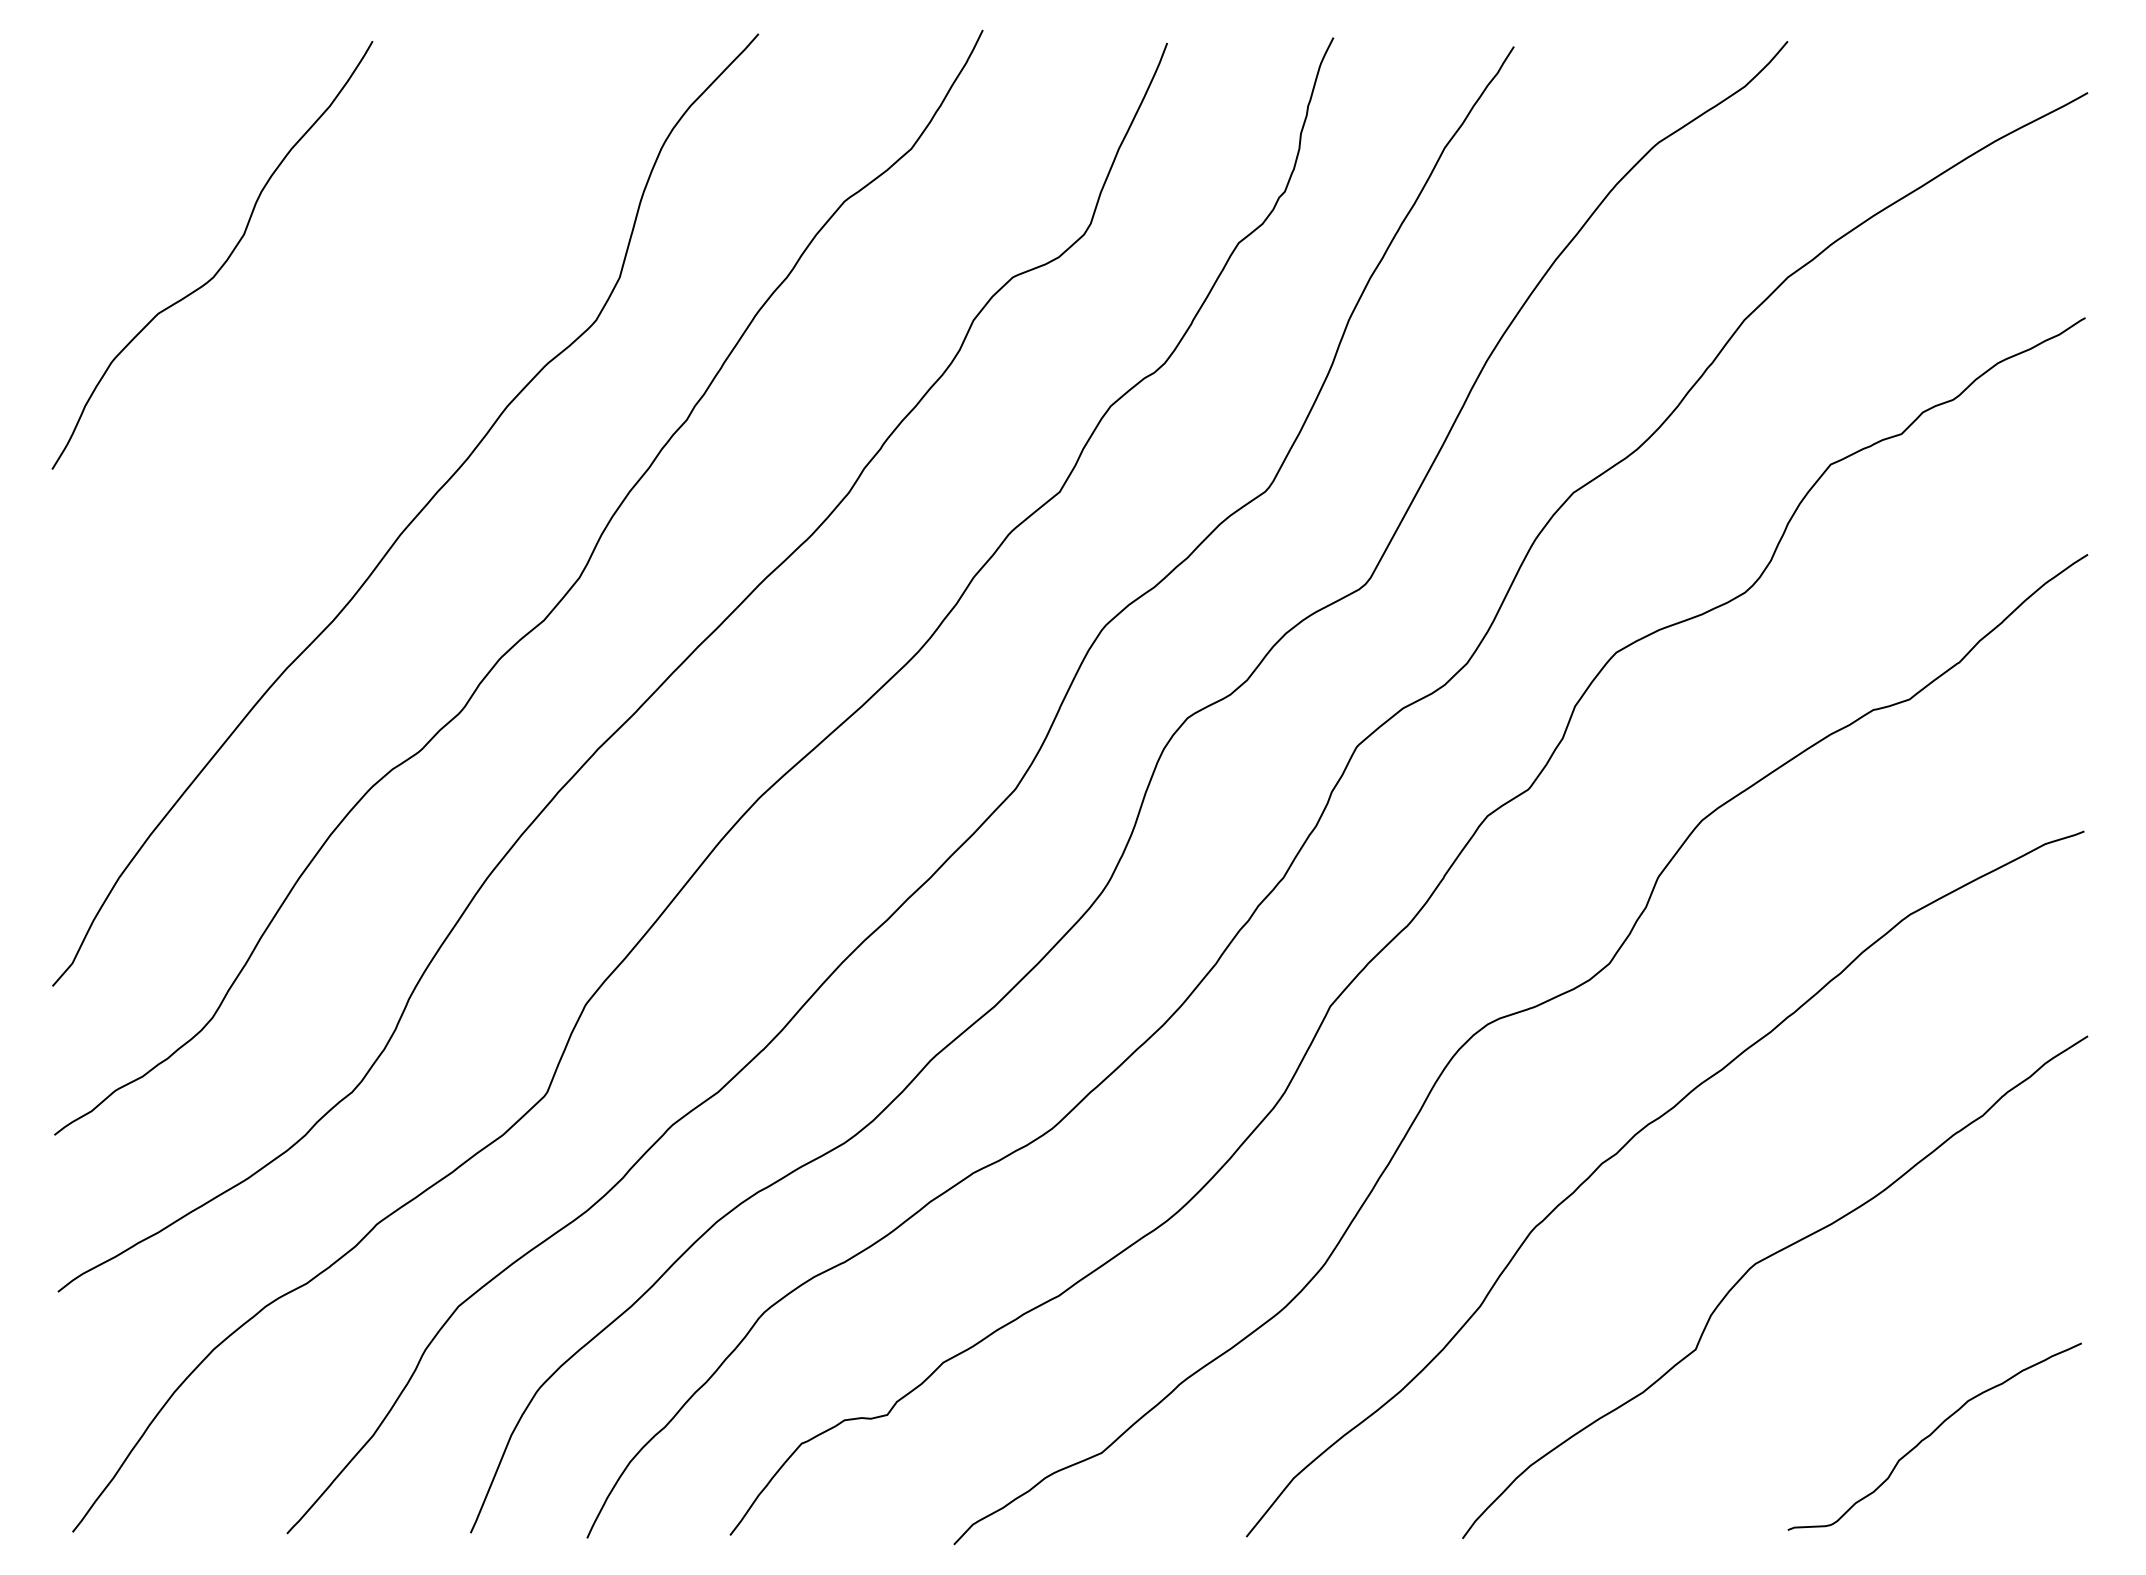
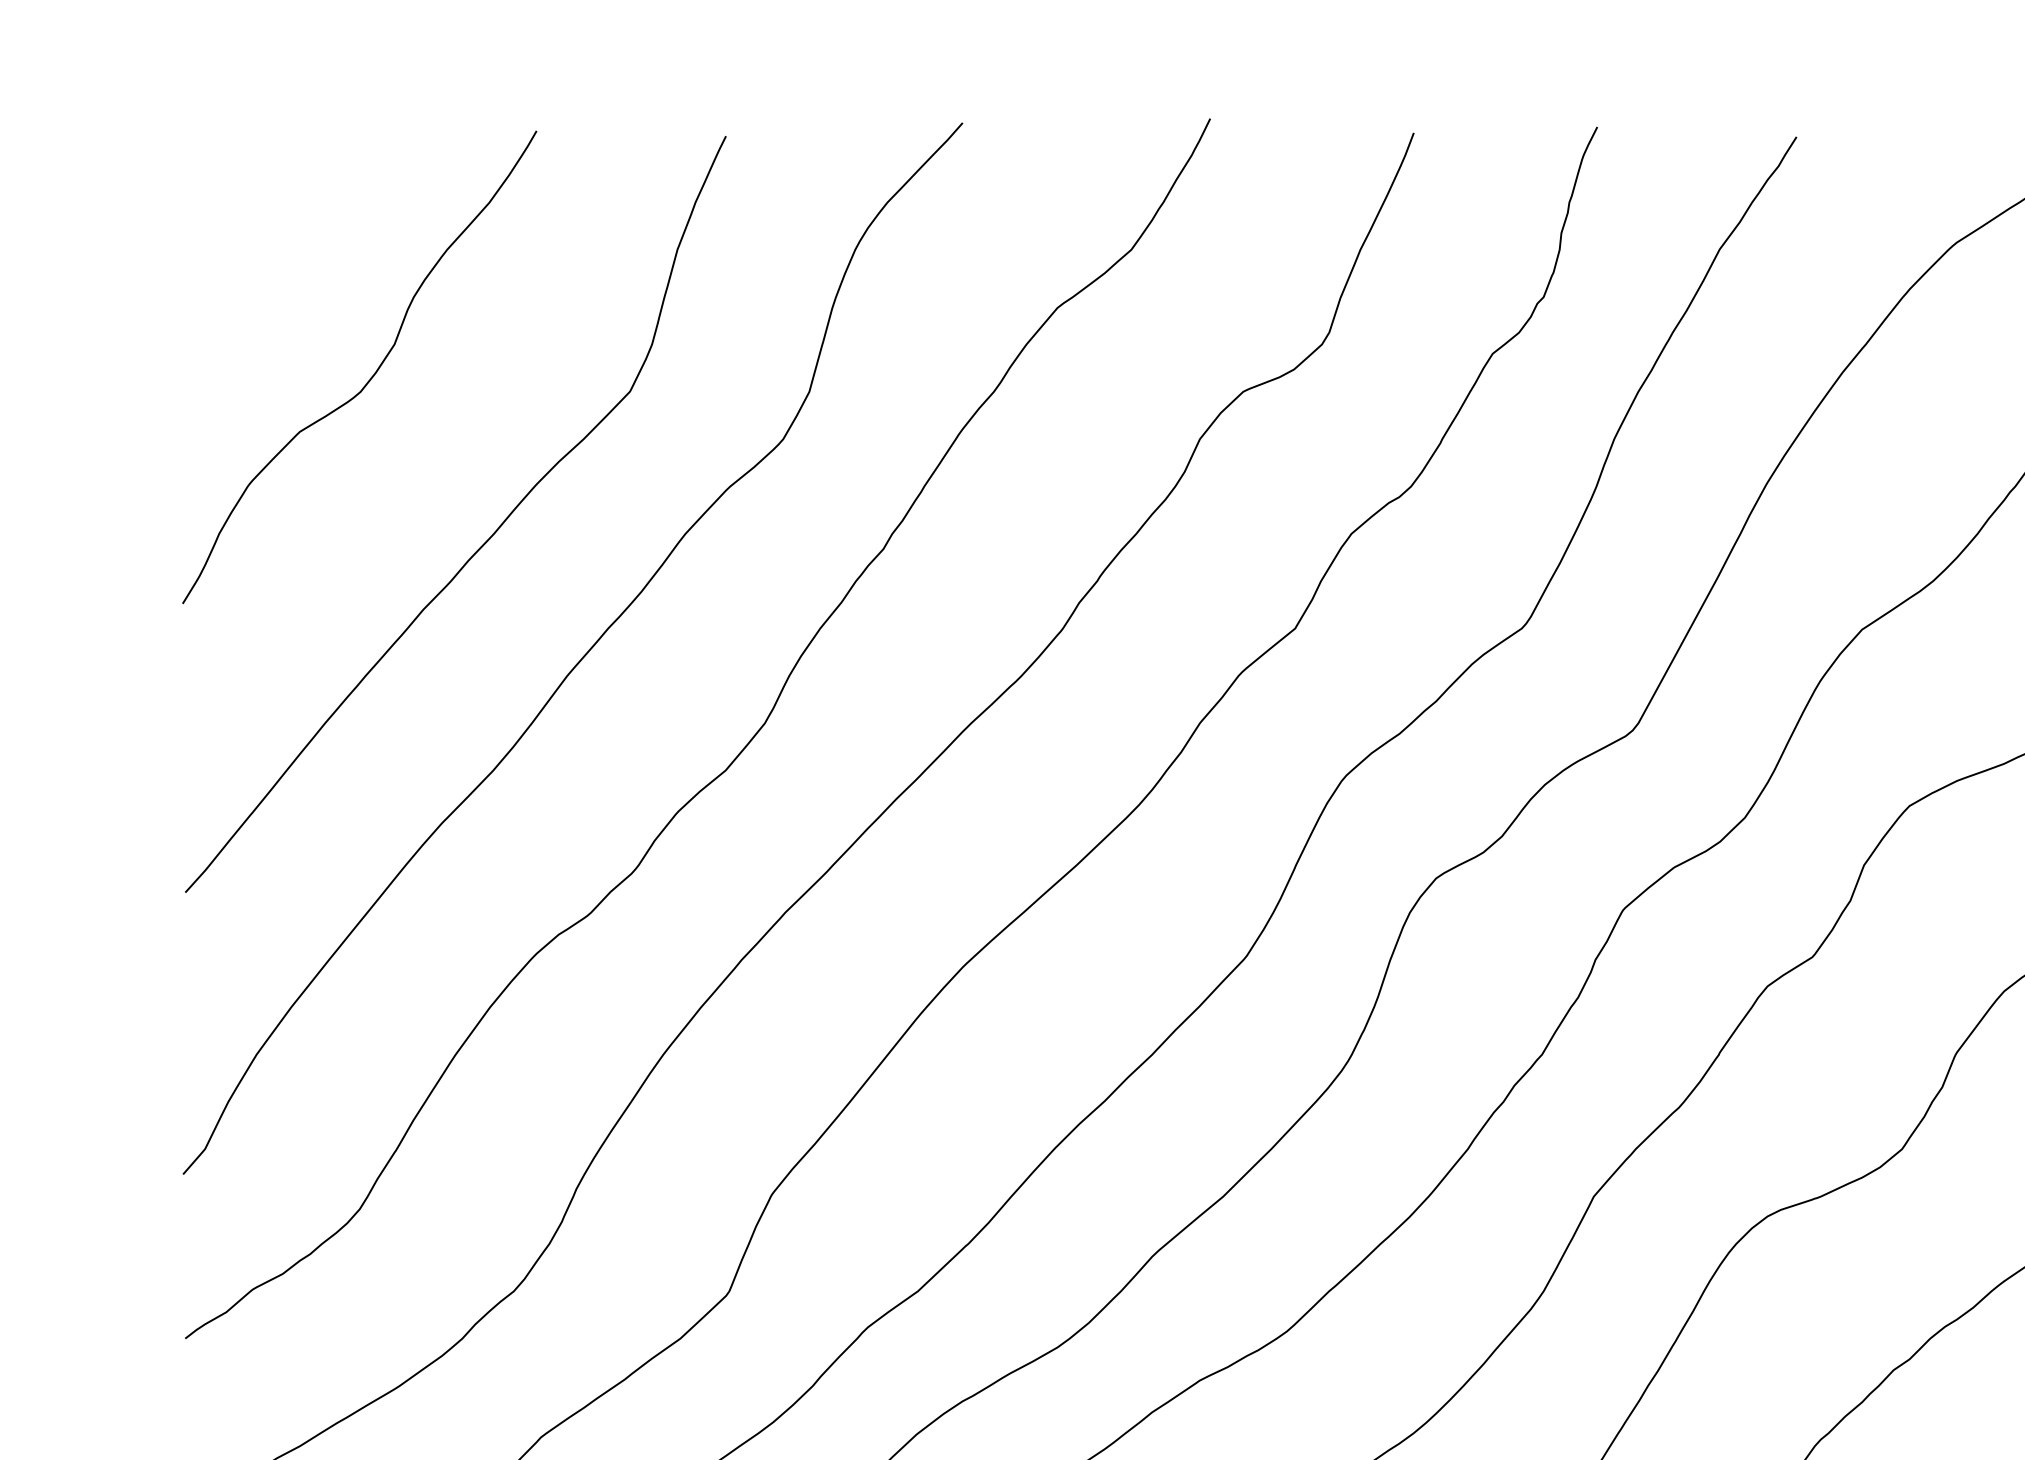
curve: (325, 413) -> (484, 541), added

